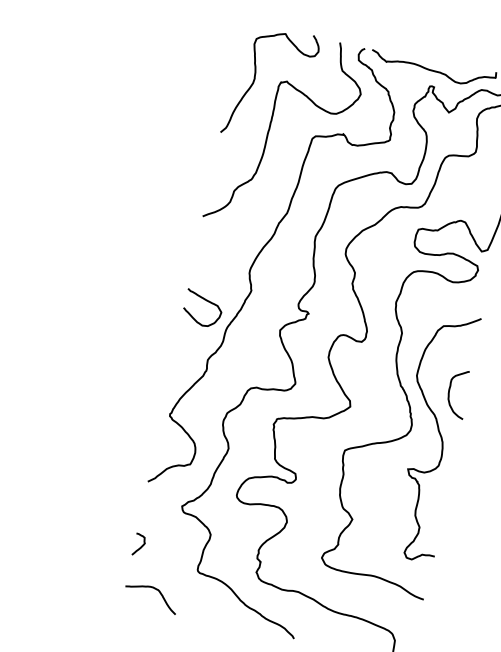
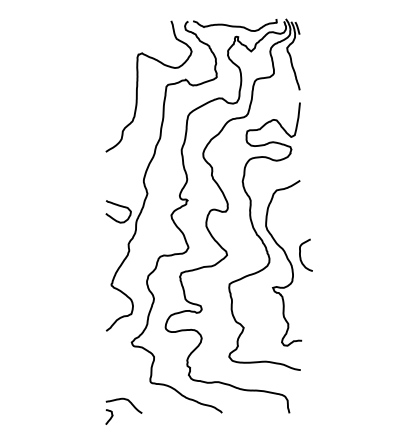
curve: (255, 81) -> (121, 57), removed
curve: (449, 390) -> (300, 254), moved
curve: (141, 545) -> (110, 417), moved

